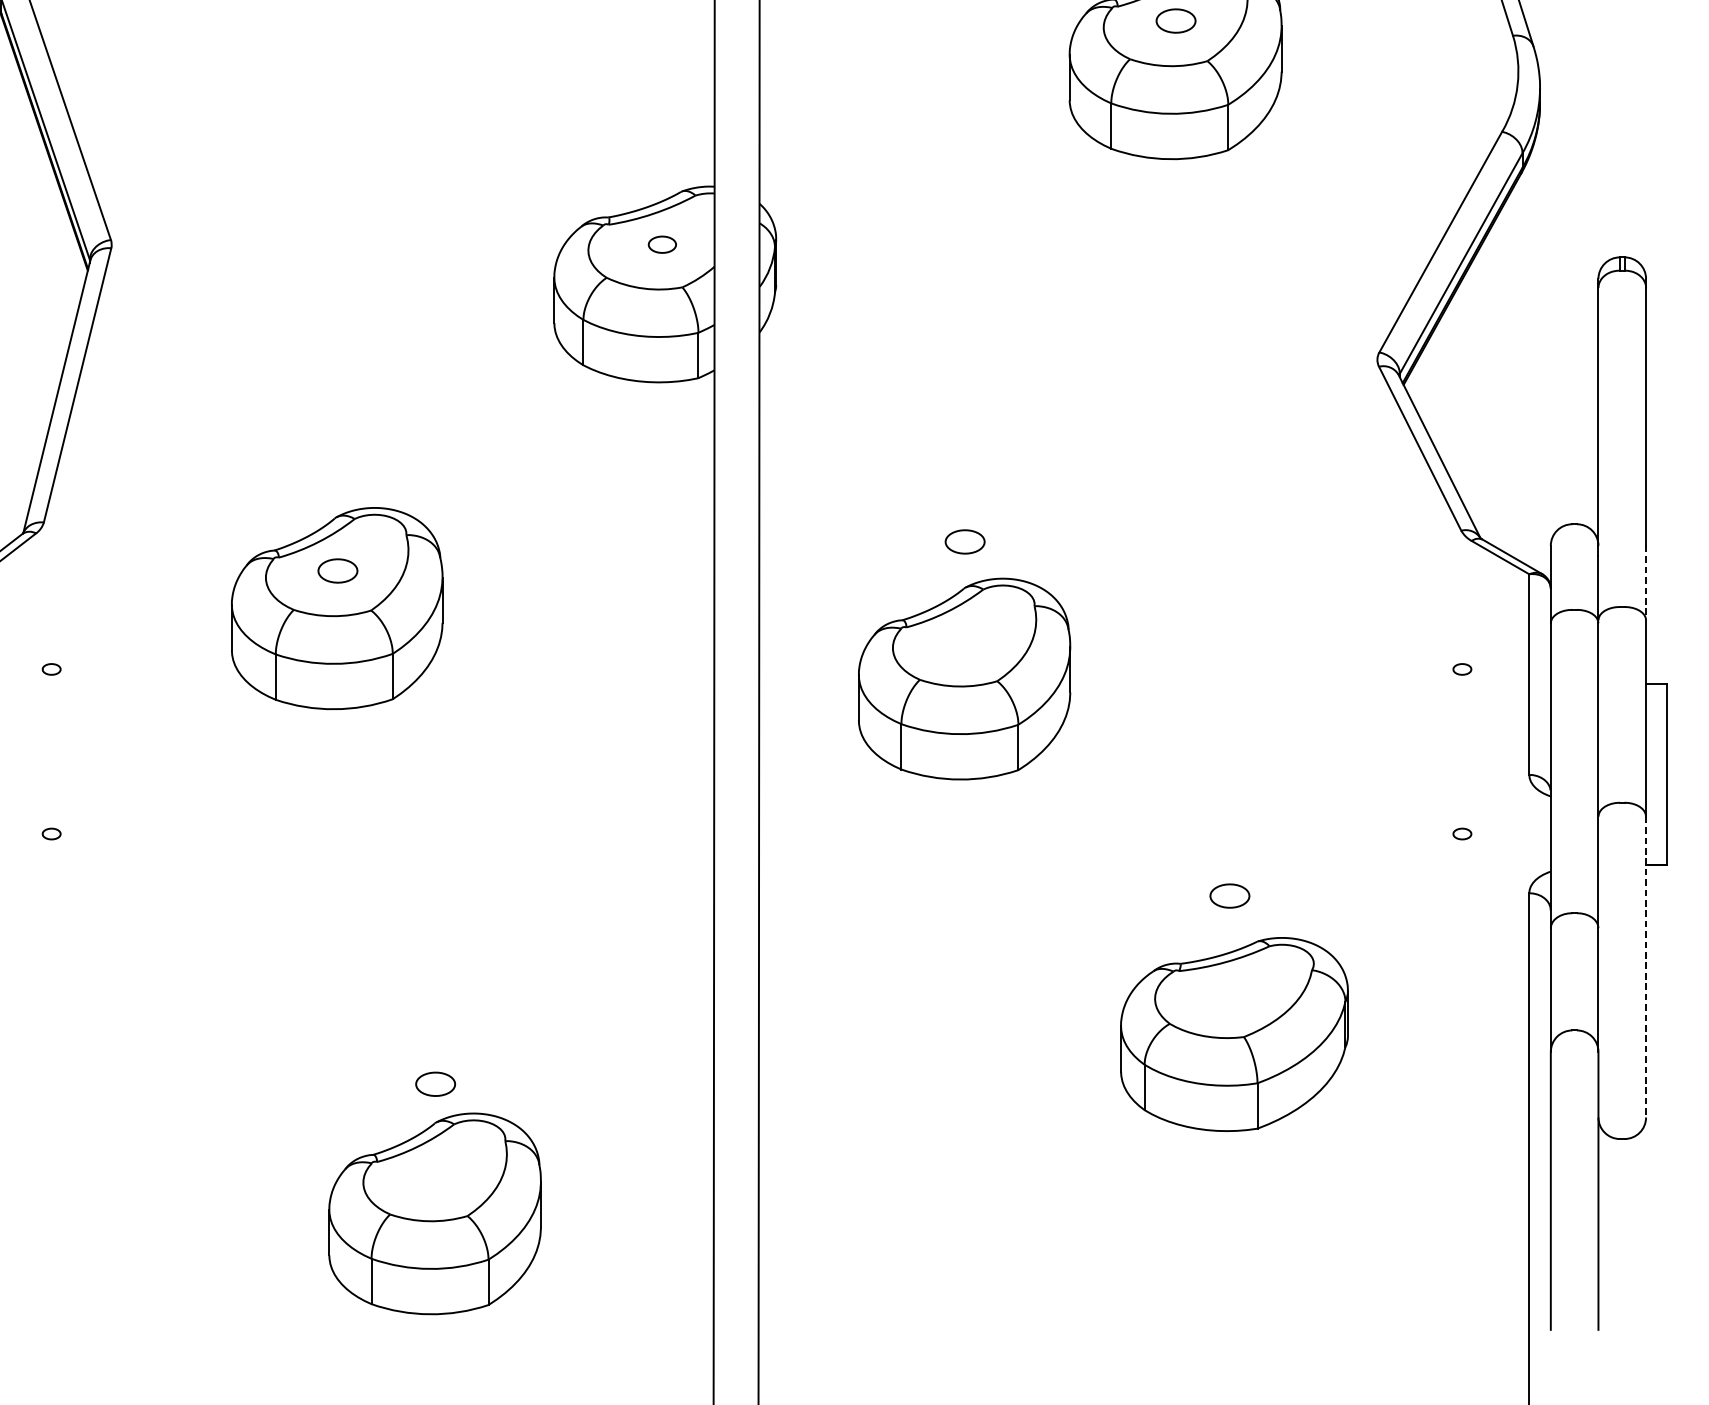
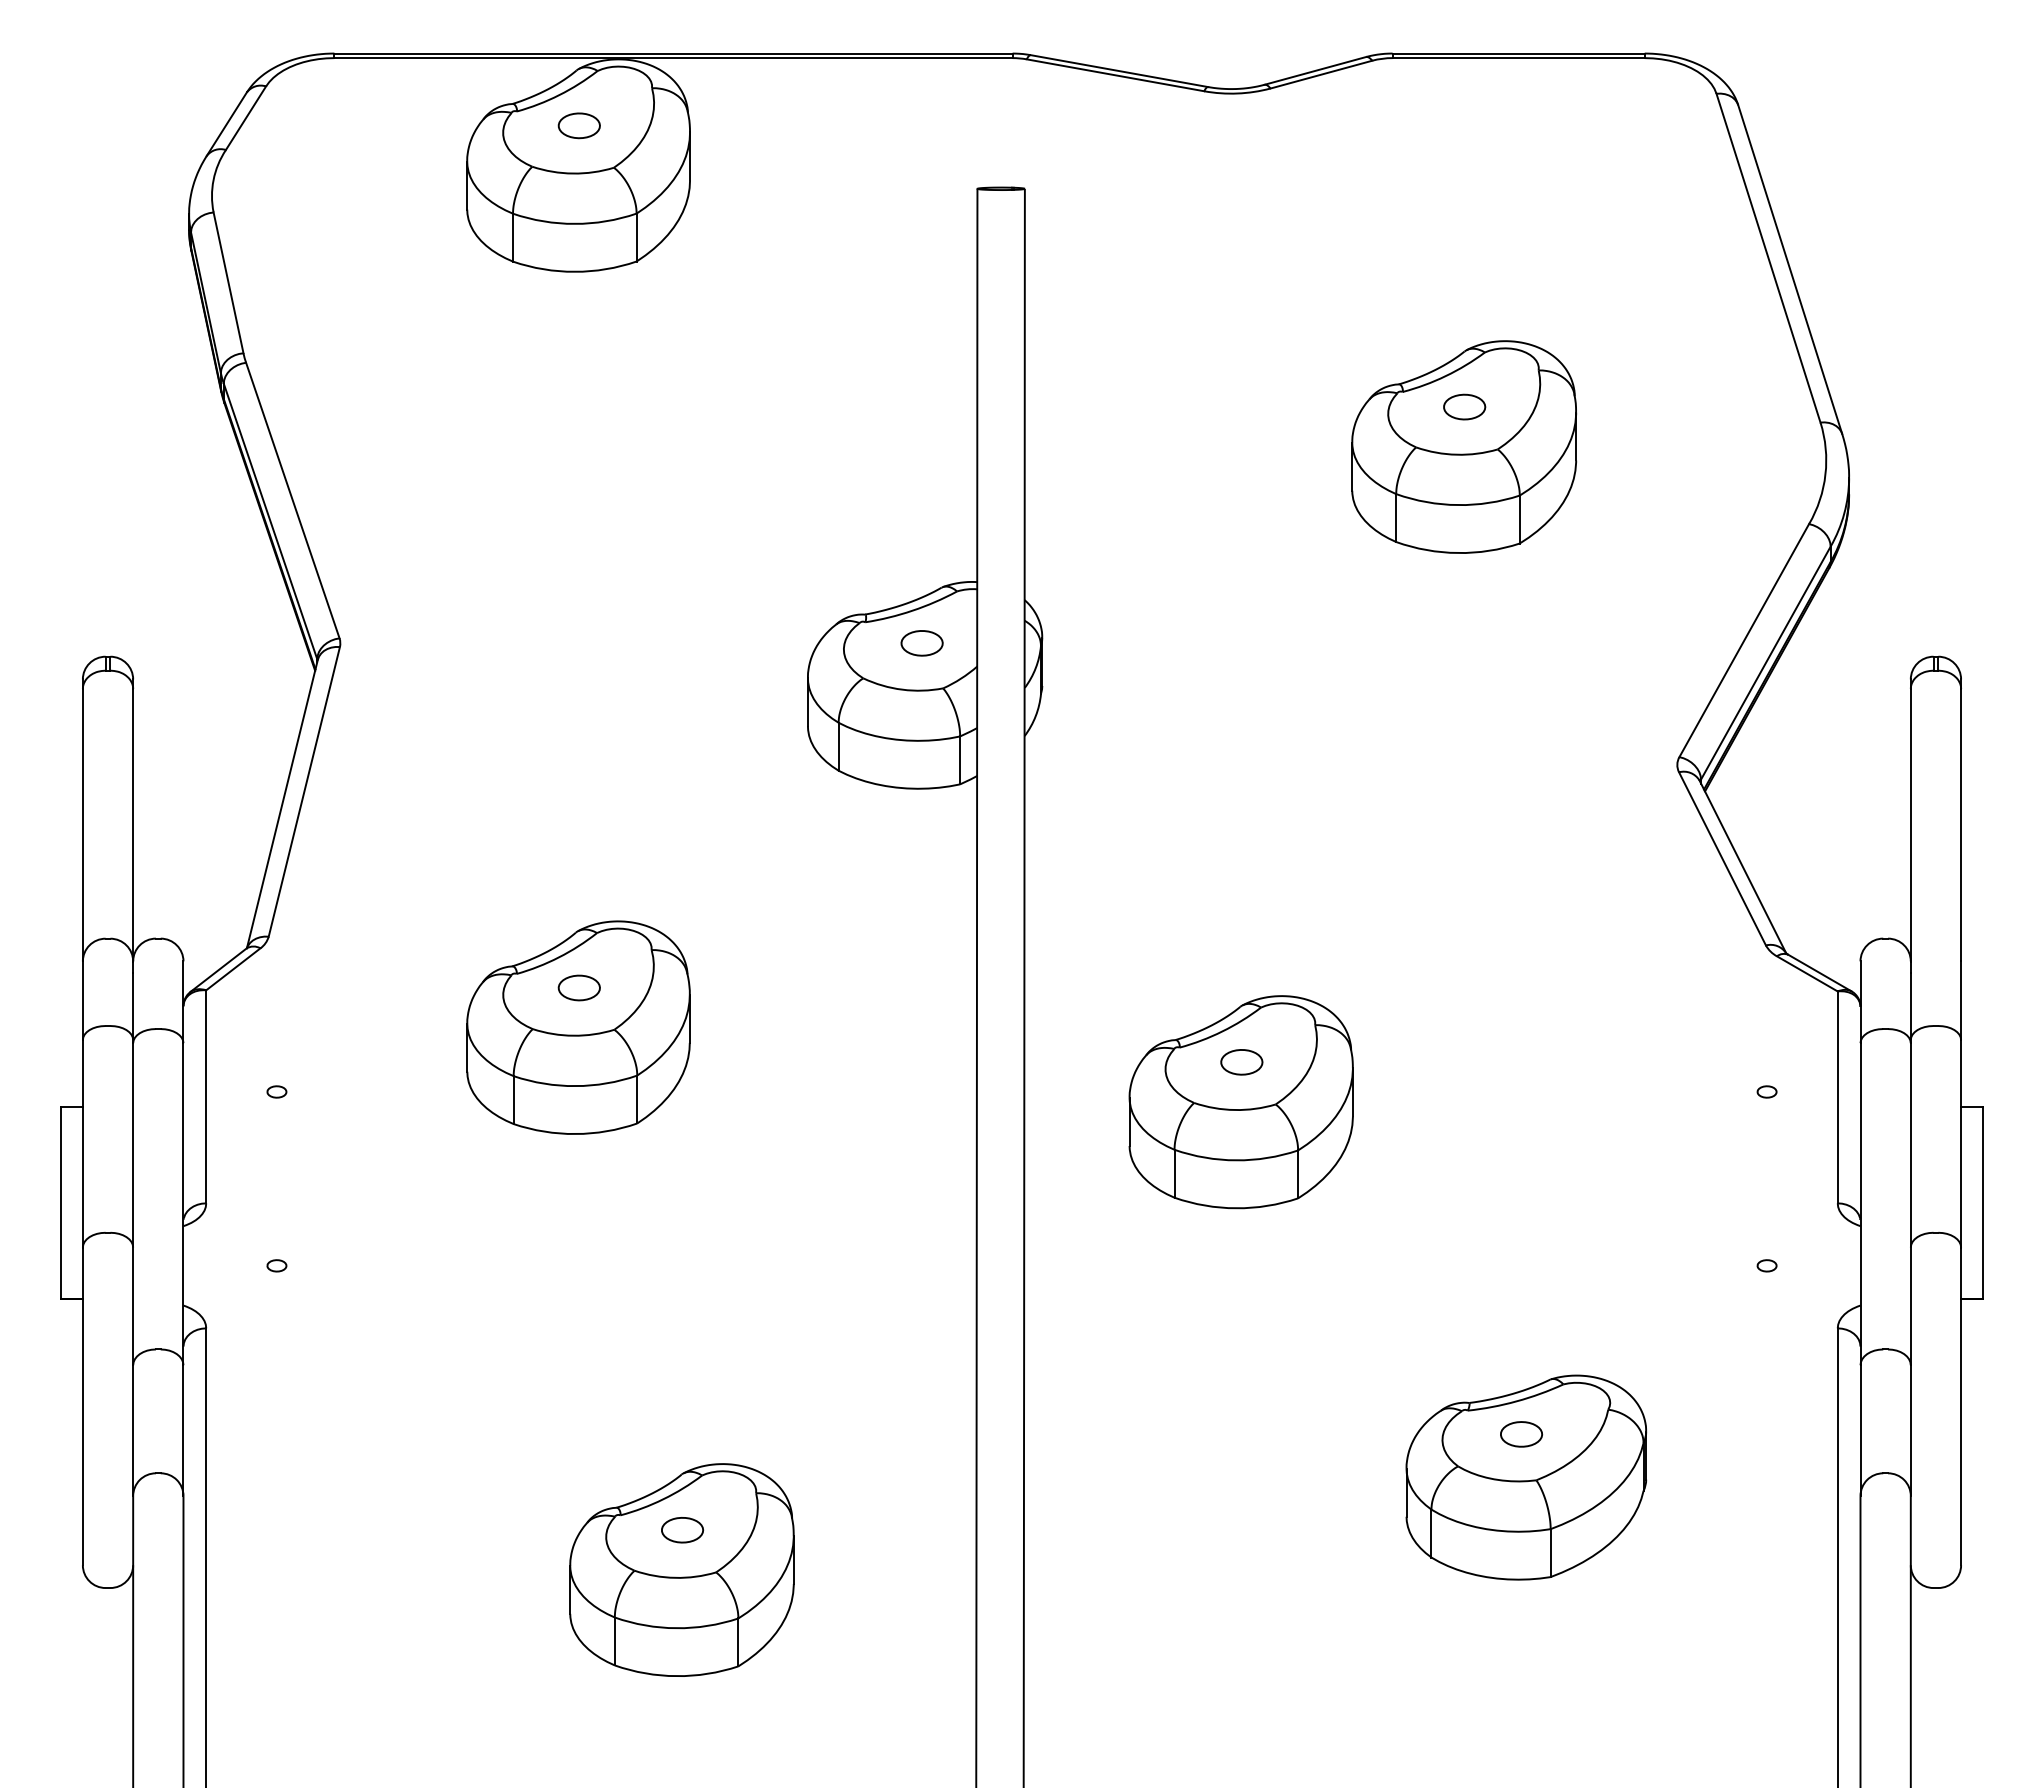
part: (661, 244) -> (921, 643), size x1.43
part: (964, 542) -> (1241, 1062), moved
line: (1646, 583) -> (1961, 1001), dashed -> solid
part: (1229, 896) -> (1521, 1434), moved
line: (1646, 967) -> (1961, 1406), dashed -> solid
part: (434, 1213) -> (681, 1569), moved

